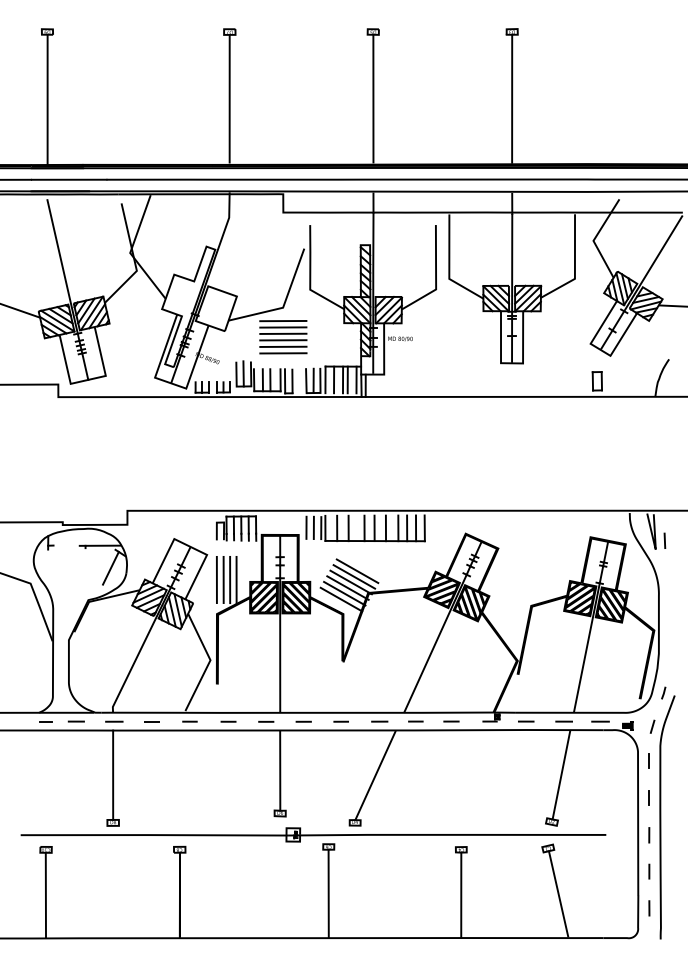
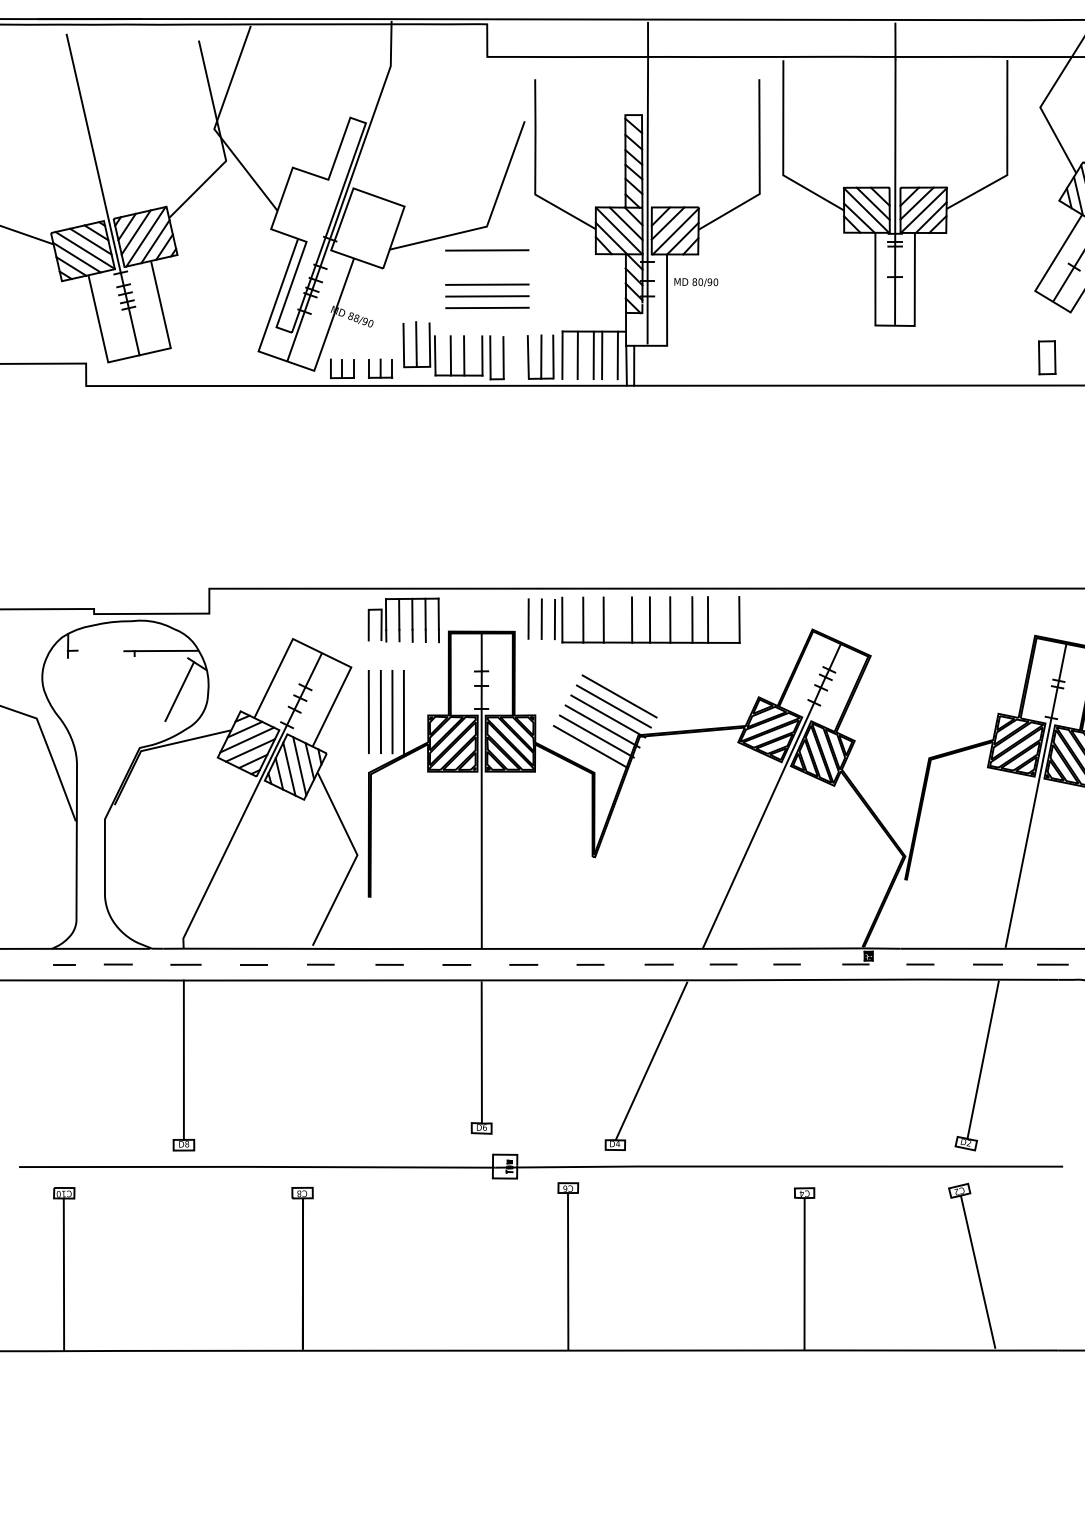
line: (283, 327) -> (487, 261), removed
line: (283, 333) -> (487, 272), removed
line: (415, 528) -> (722, 620), removed

